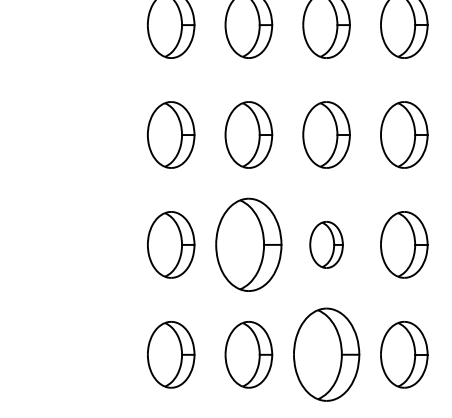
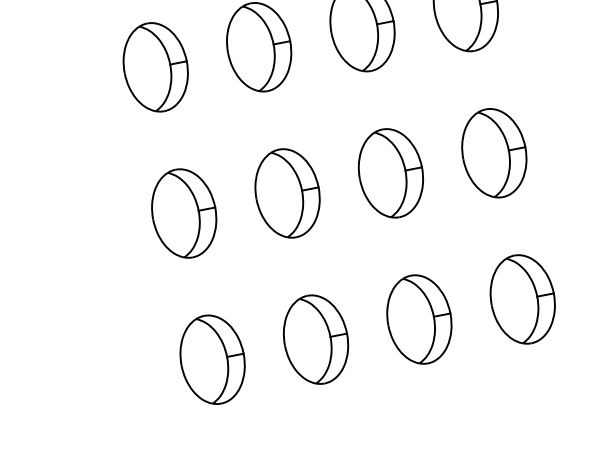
part: (248, 244) -> (286, 193), size x0.71
part: (326, 244) -> (390, 172), size x1.43
part: (326, 354) -> (419, 319), size x0.71

